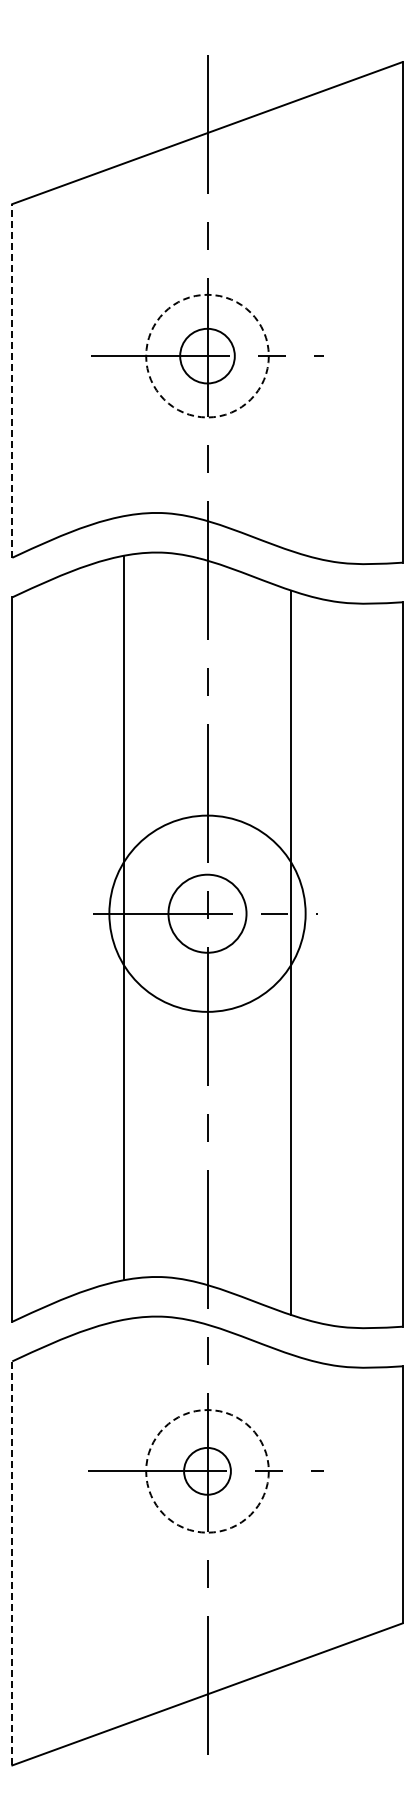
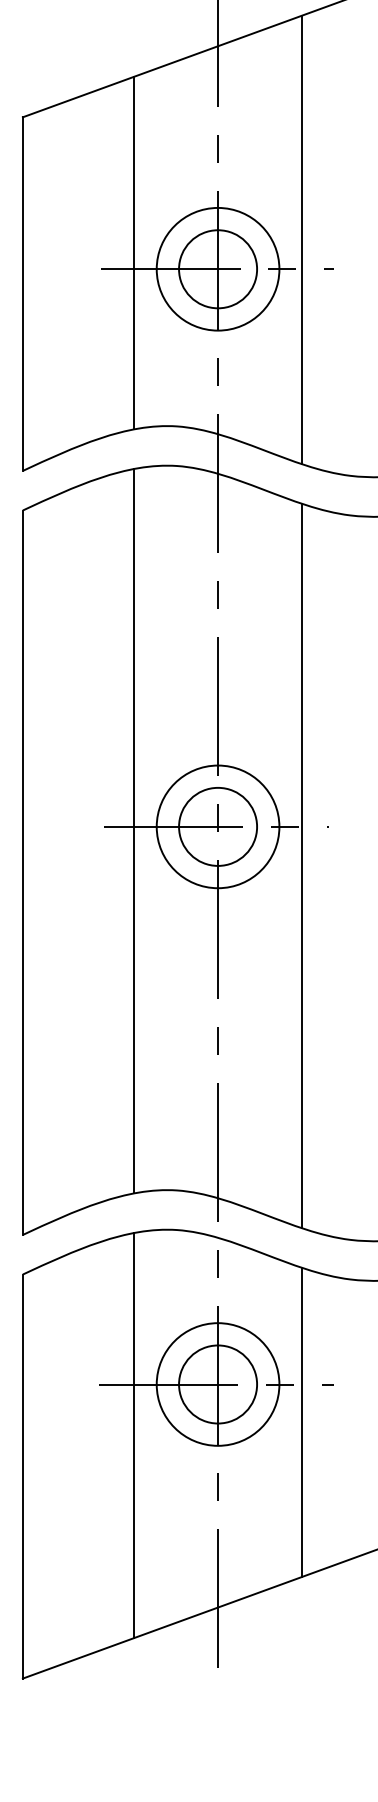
line: (291, 326) -> (302, 239), added
line: (123, 339) -> (134, 252), added
circle: (207, 355) -> (218, 268), dashed -> solid
circle: (207, 356) -> (218, 269), size x1.43
line: (12, 380) -> (23, 293), dashed -> solid
circle: (207, 913) -> (218, 826), size x0.62
circle: (207, 1471) -> (218, 1384), dashed -> solid
circle: (207, 1471) -> (218, 1384), size x1.67
line: (291, 1508) -> (302, 1421), added
line: (123, 1521) -> (134, 1434), added
line: (12, 1562) -> (23, 1475), dashed -> solid

